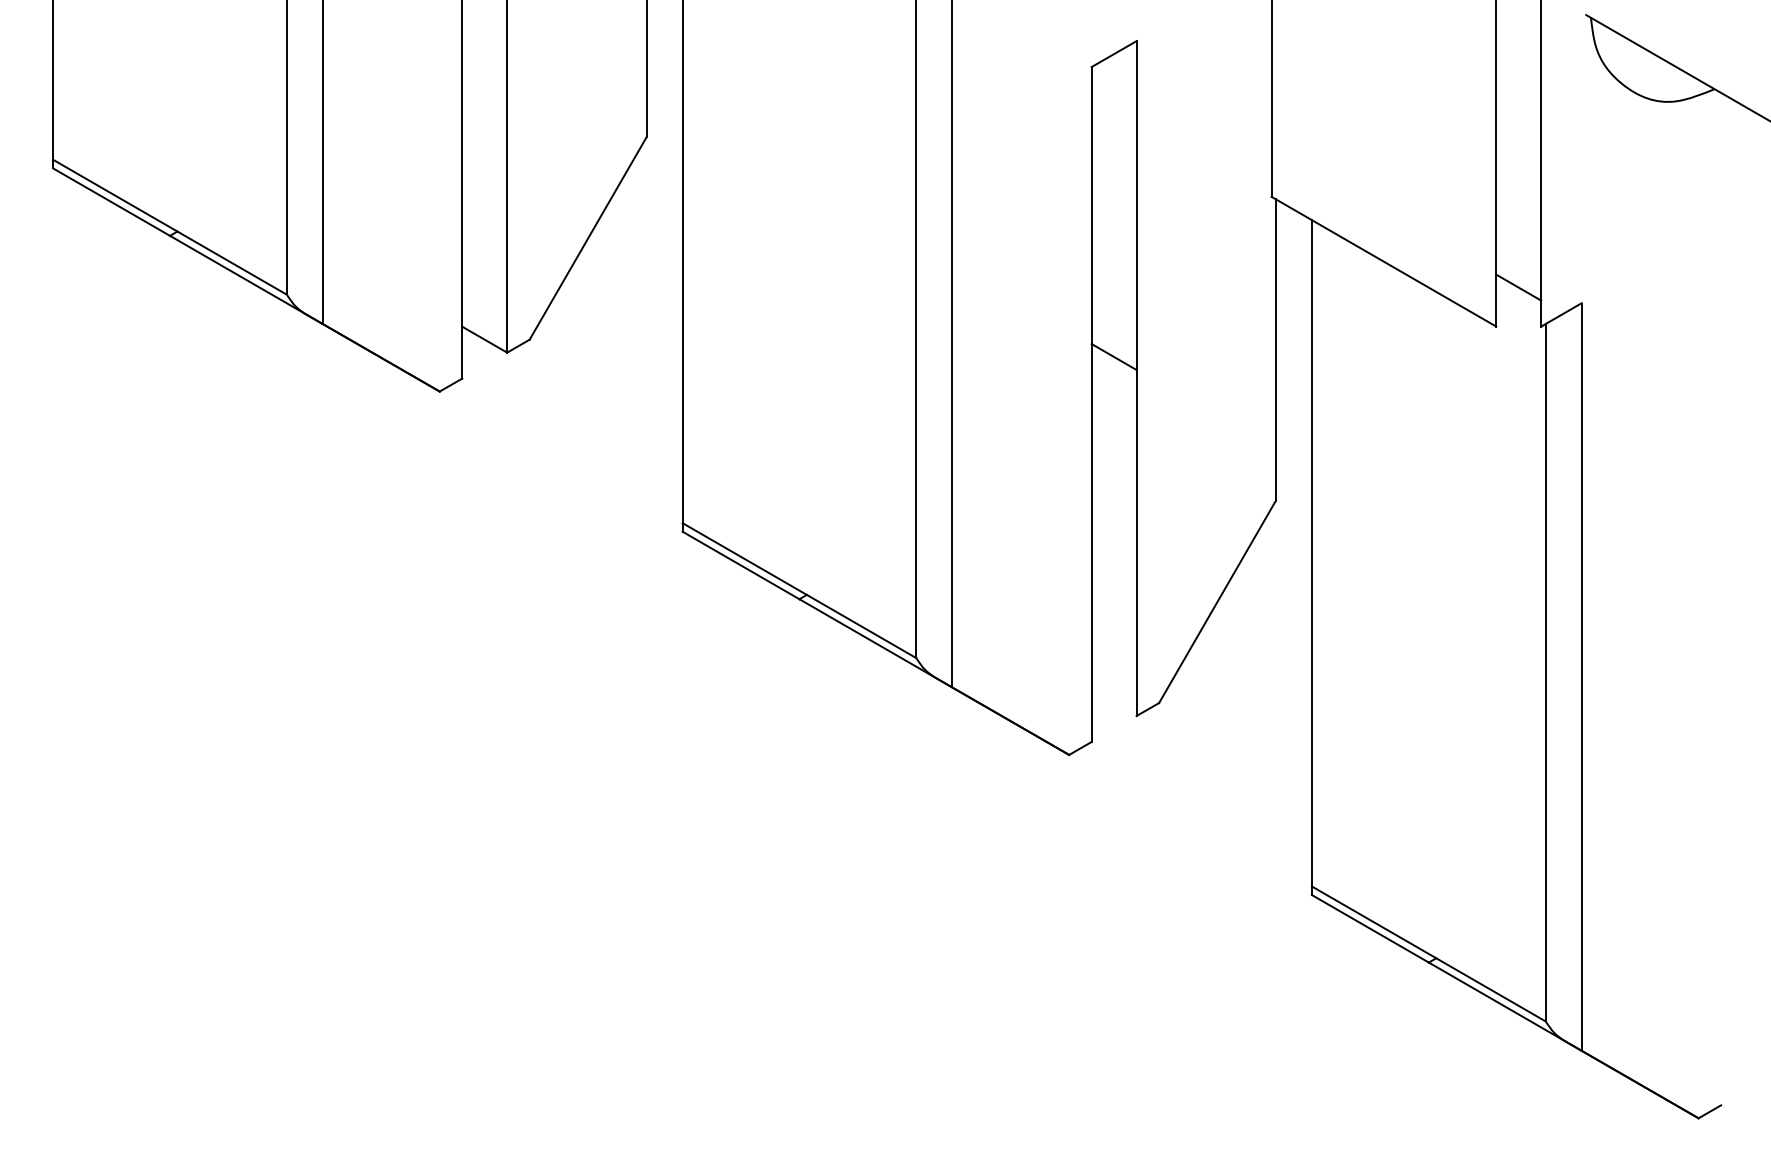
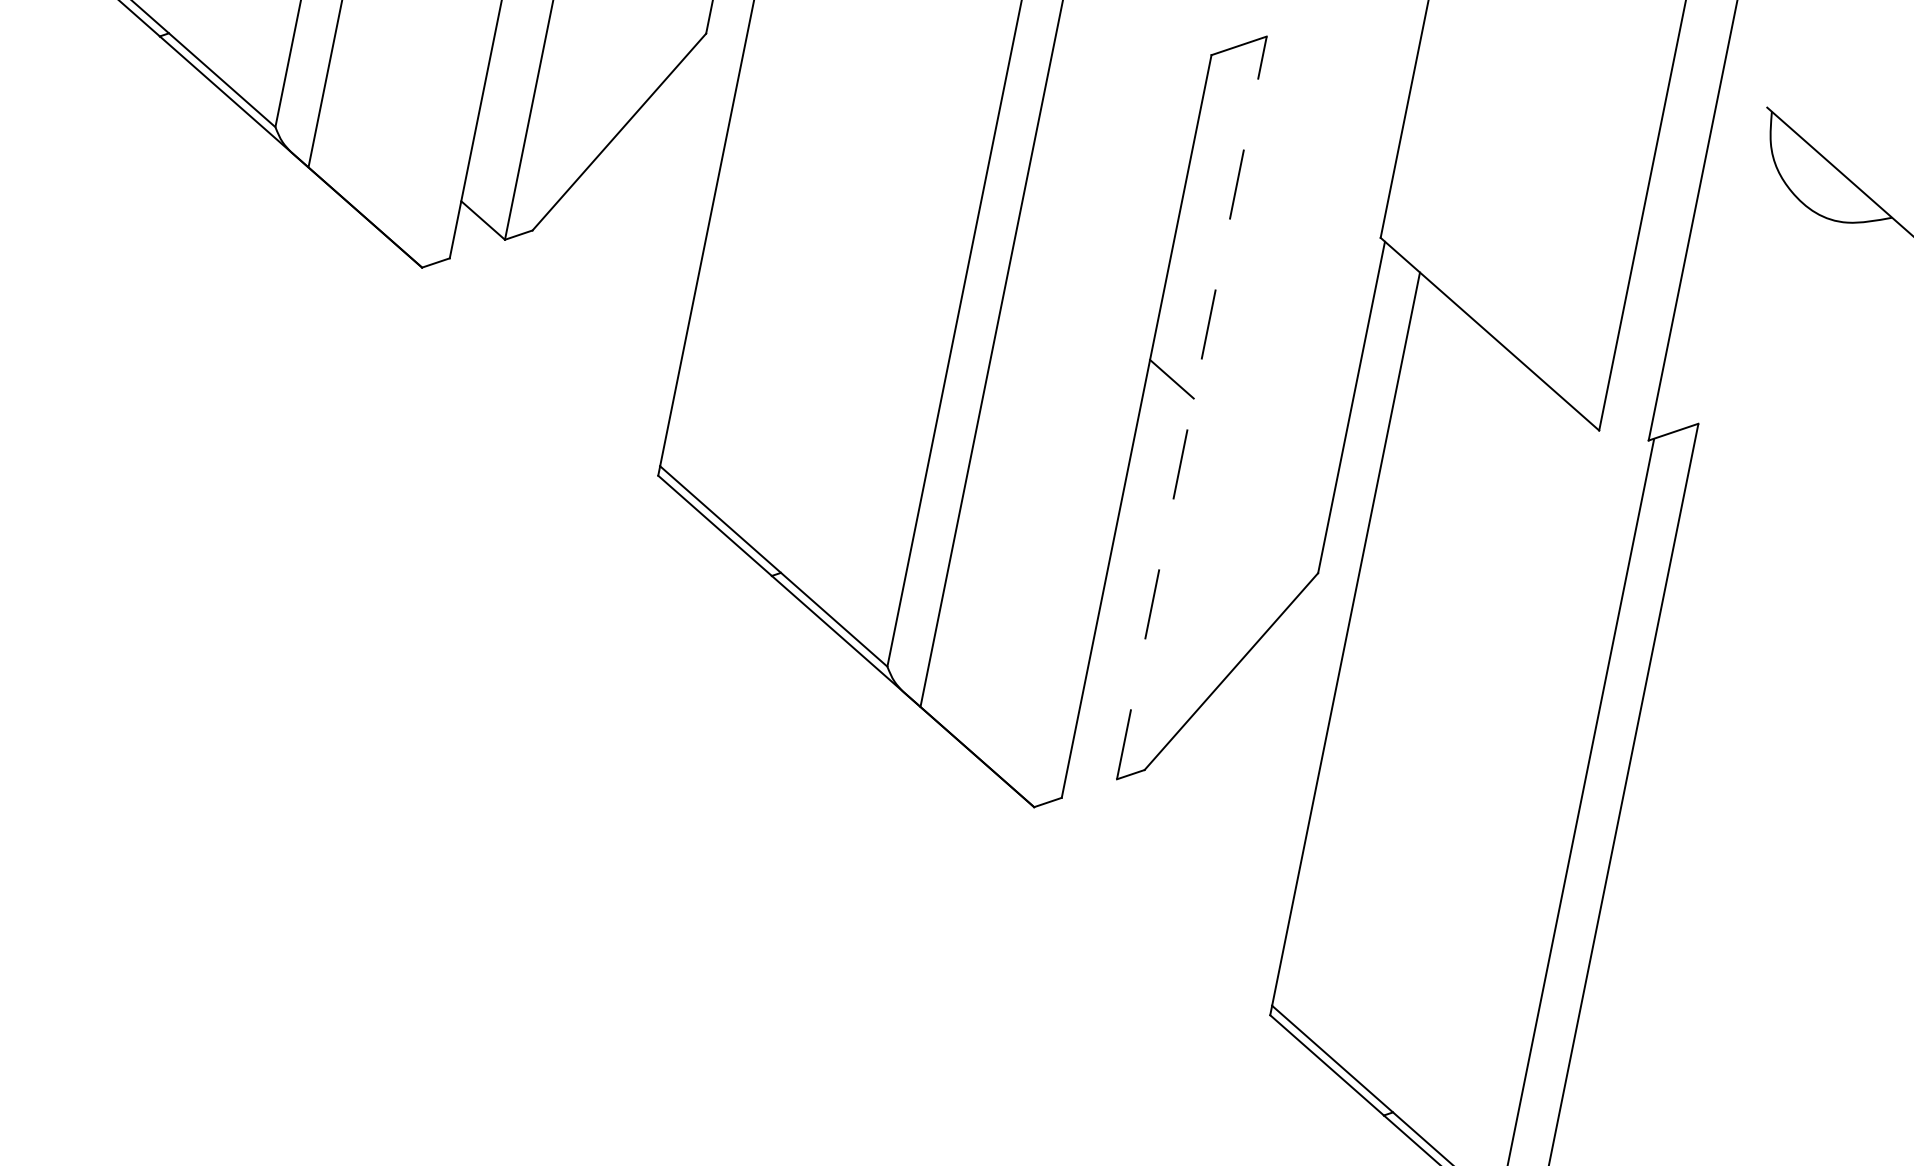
line: (1518, 287) -> (1632, 392), removed
line: (1136, 378) -> (1191, 407), solid -> dashed

